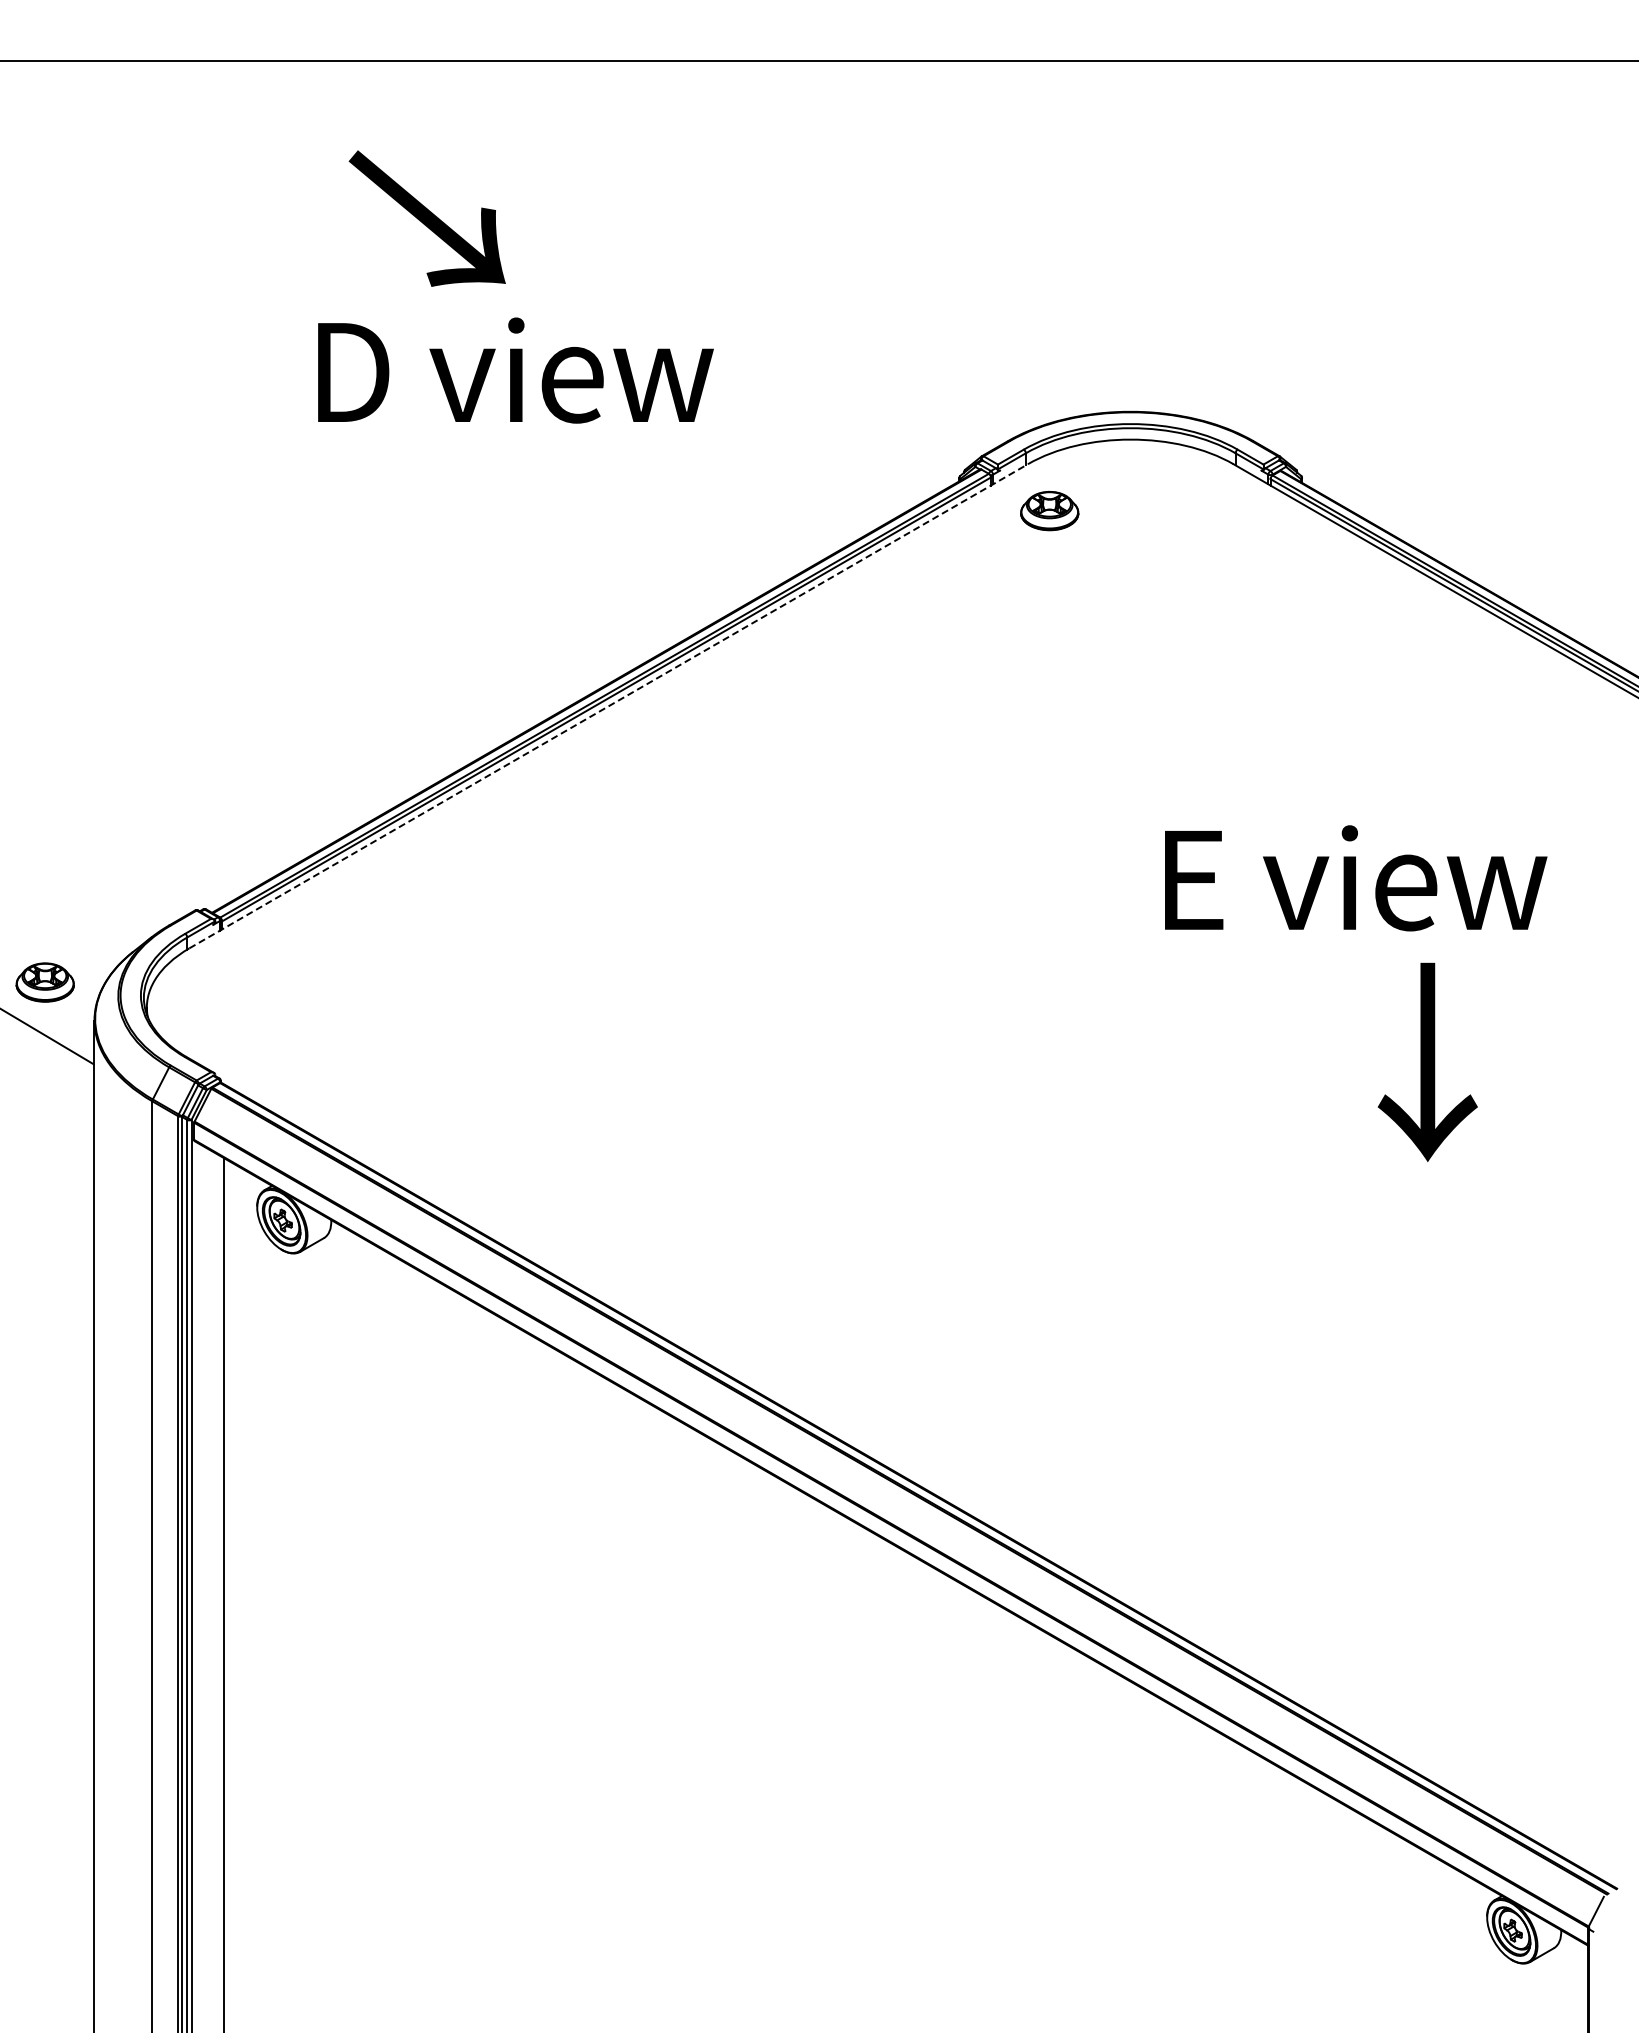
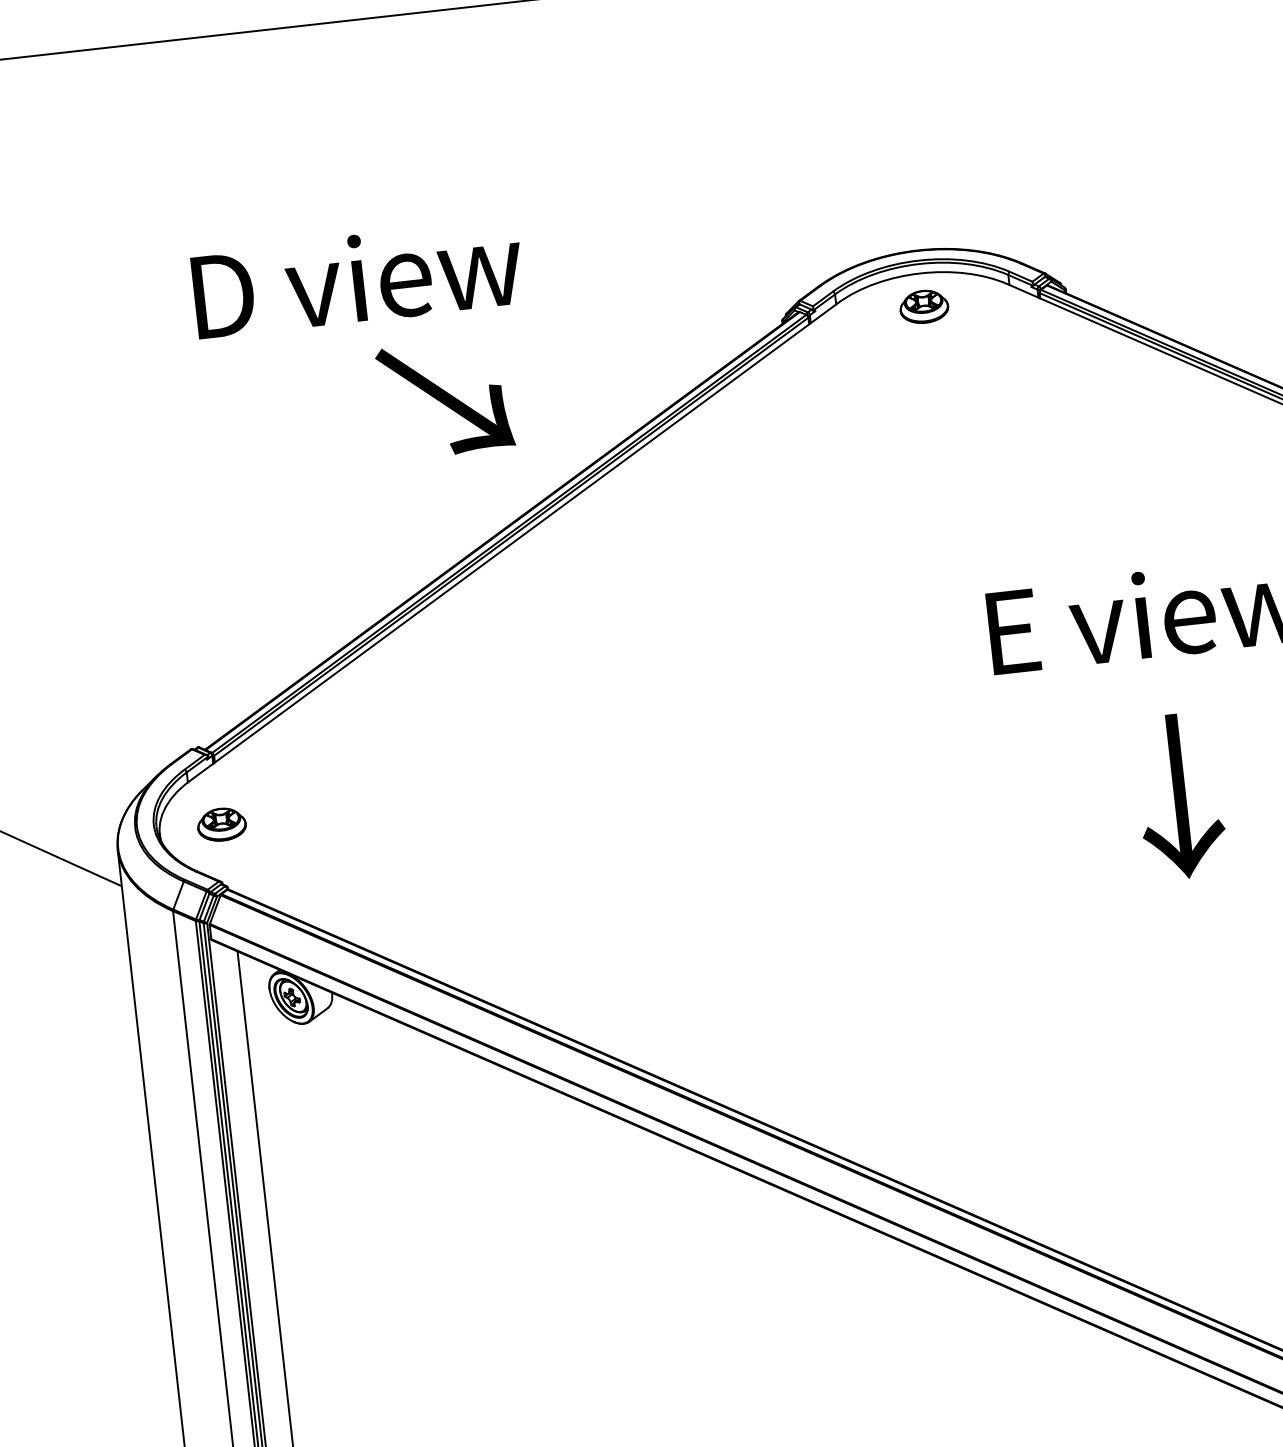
text: (426, 218) -> (444, 398), moved
text: (515, 370) -> (357, 278), moved
part: (1049, 511) -> (924, 307), moved
line: (609, 706) -> (514, 542), dashed -> solid
part: (44, 982) -> (221, 824), moved
text: (1427, 1061) -> (1179, 795), moved

